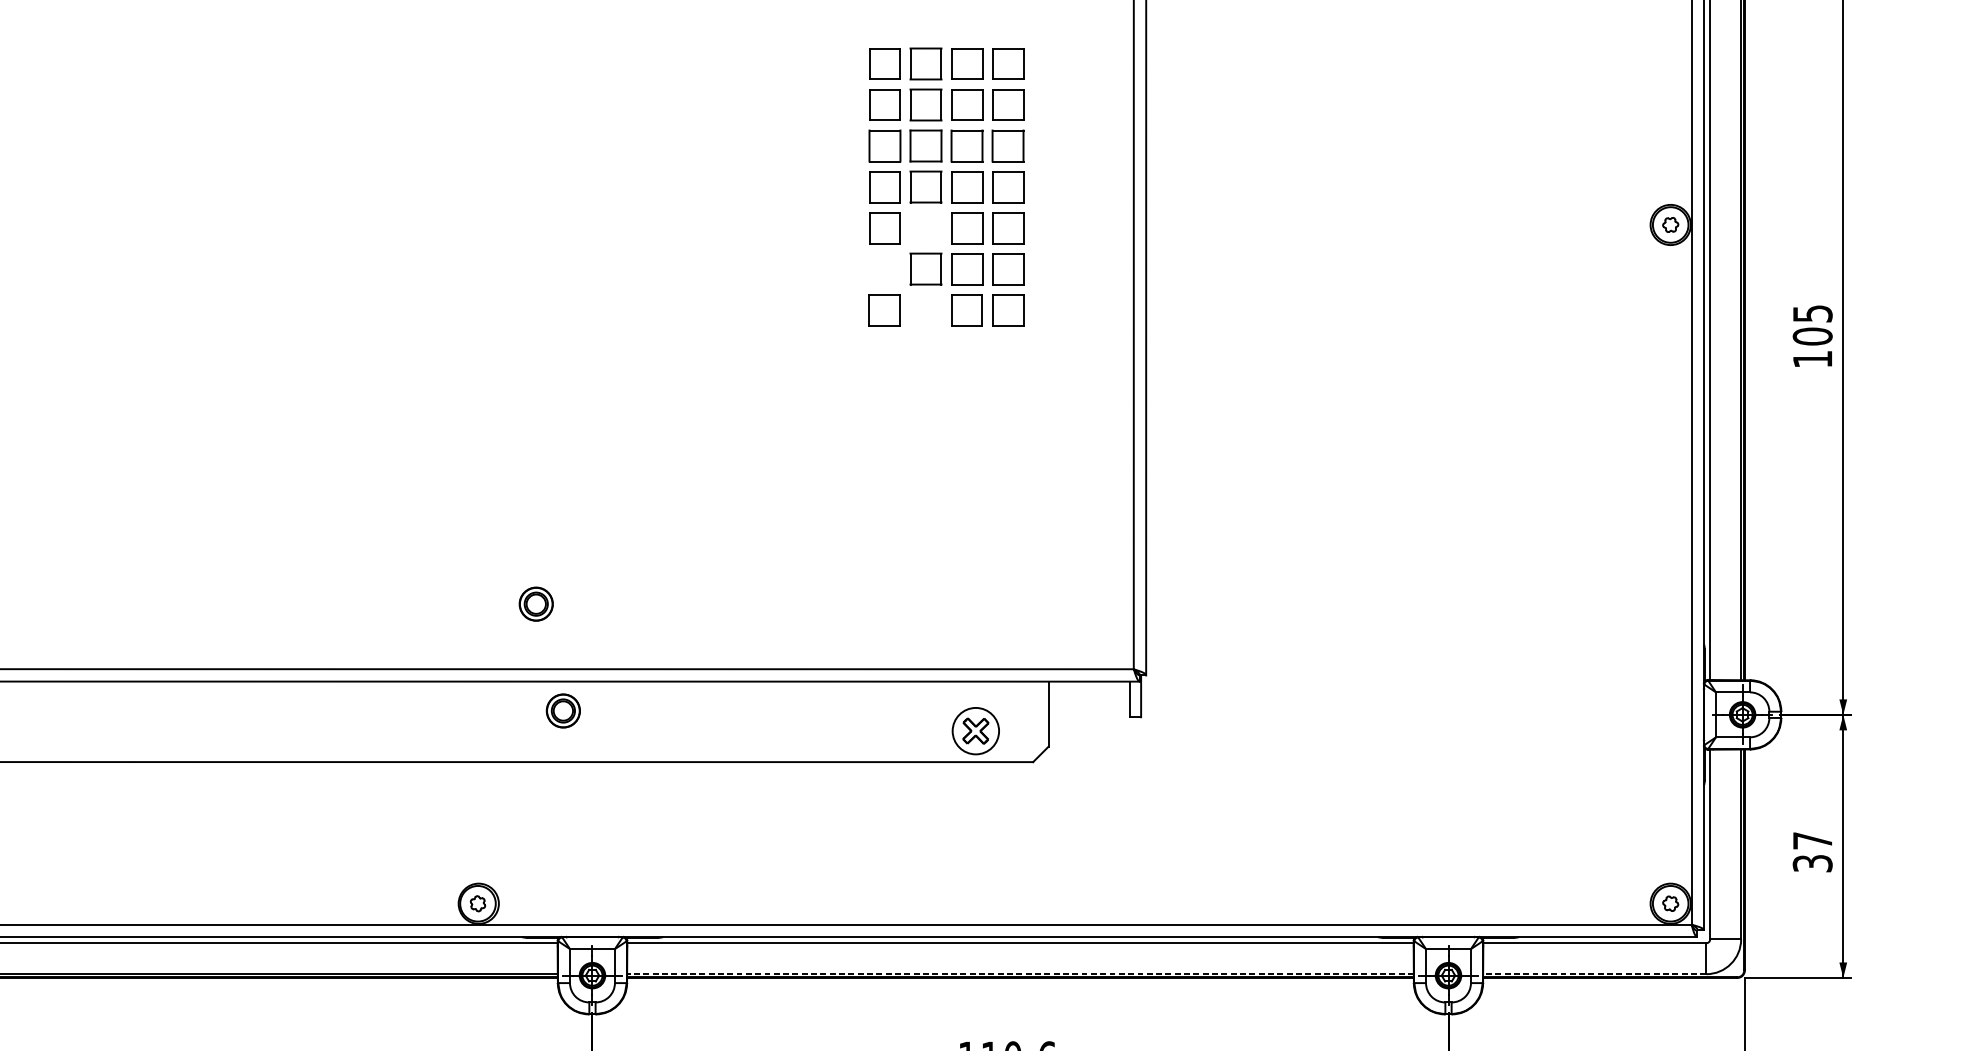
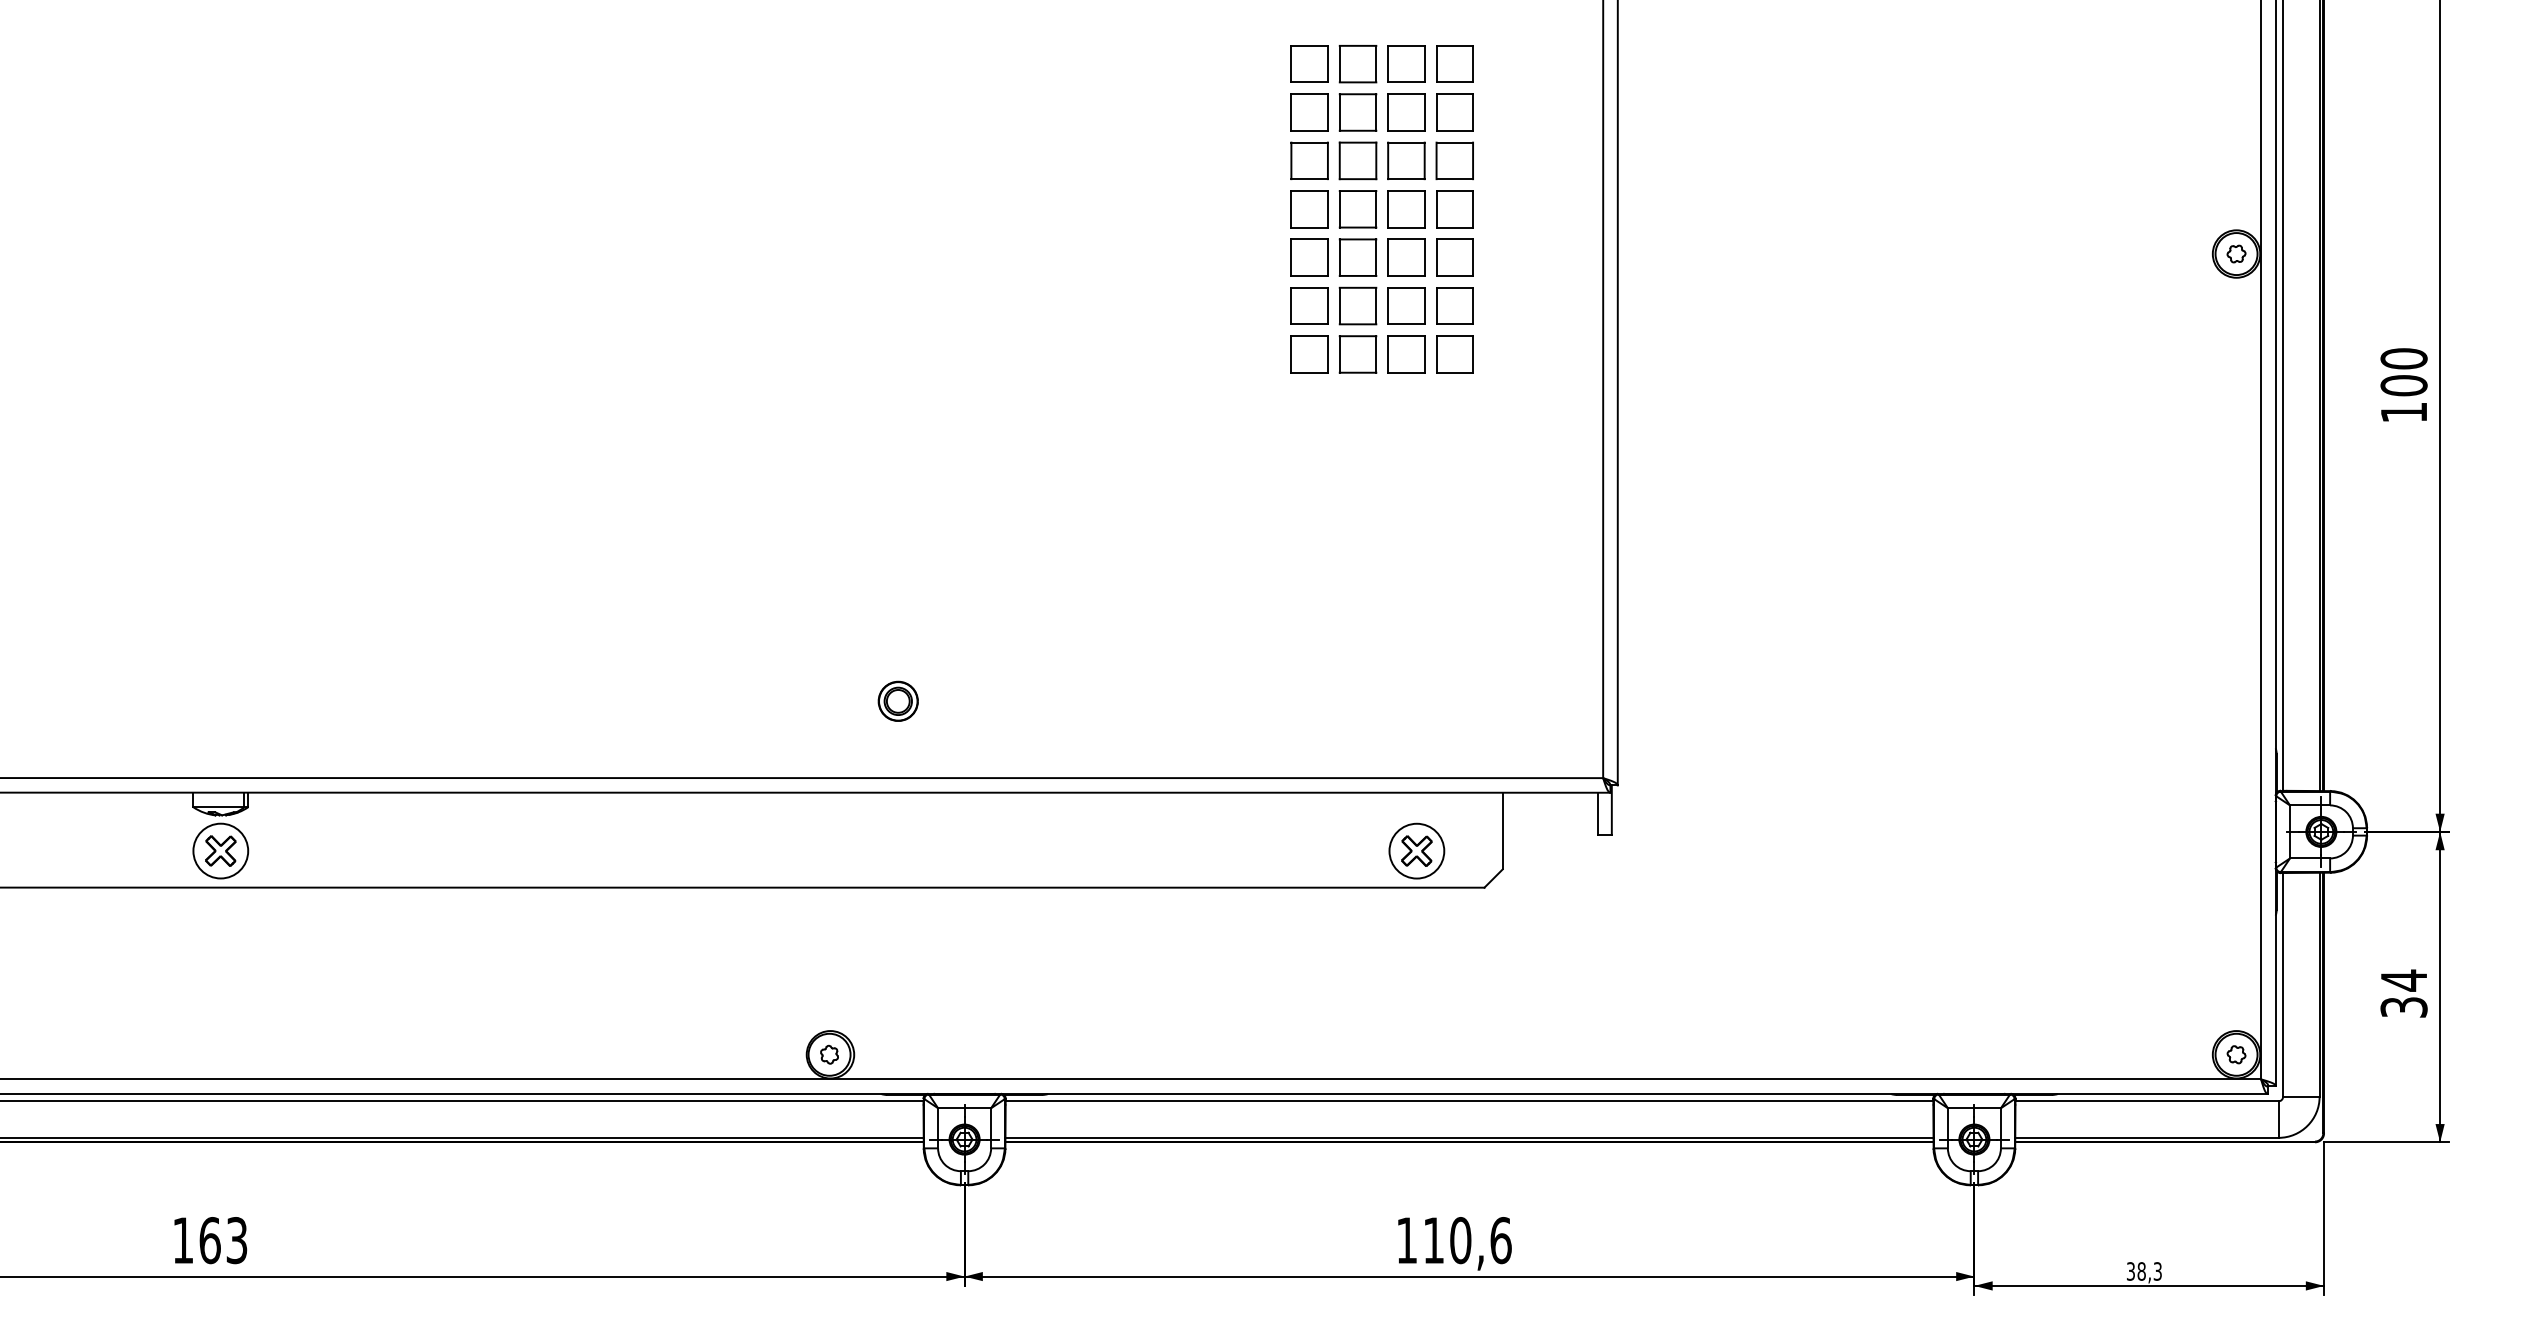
part: (925, 227) -> (1357, 257), added
part: (884, 268) -> (1309, 305), added
part: (925, 310) -> (1357, 354), added
text: (1812, 313) -> (2403, 358), 105 -> 100
part: (562, 710) -> (929, 826), removed
text: (1812, 840) -> (2403, 980), 37 -> 34
line: (1020, 973) -> (1469, 1137), dashed -> solid
line: (1594, 973) -> (2146, 1137), dashed -> solid

